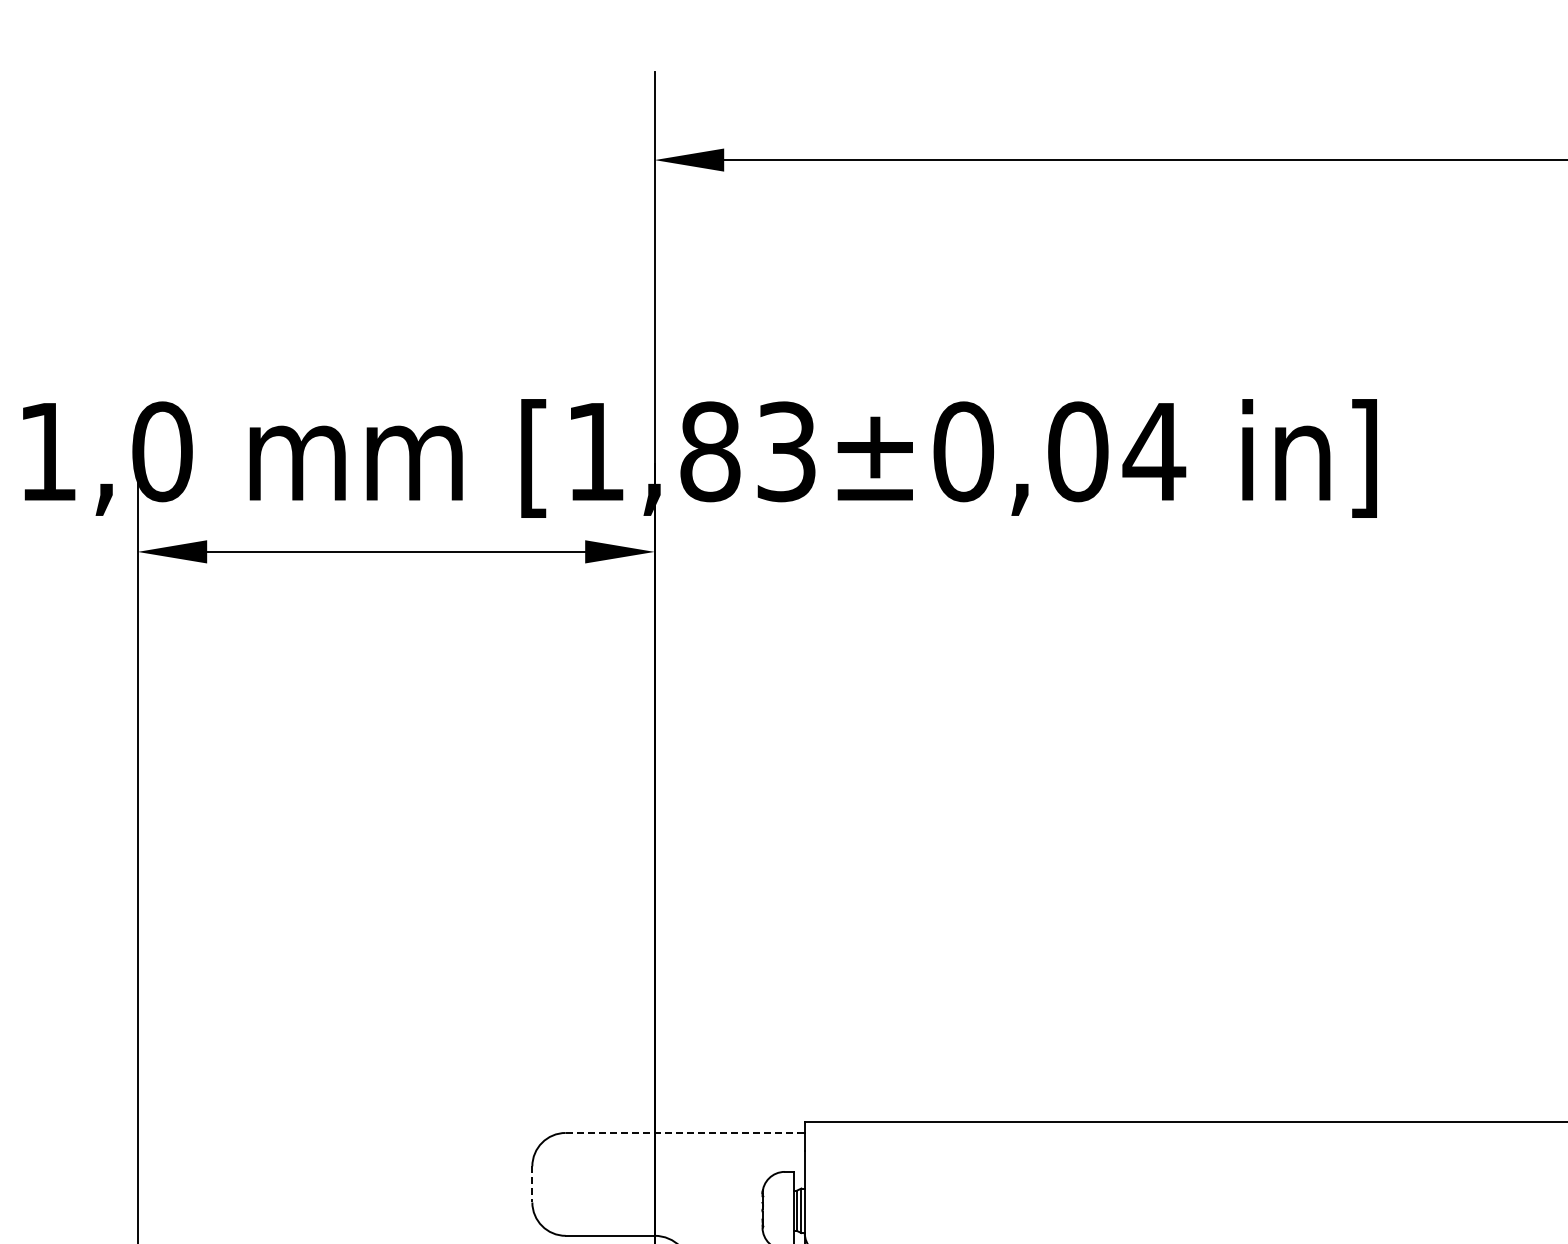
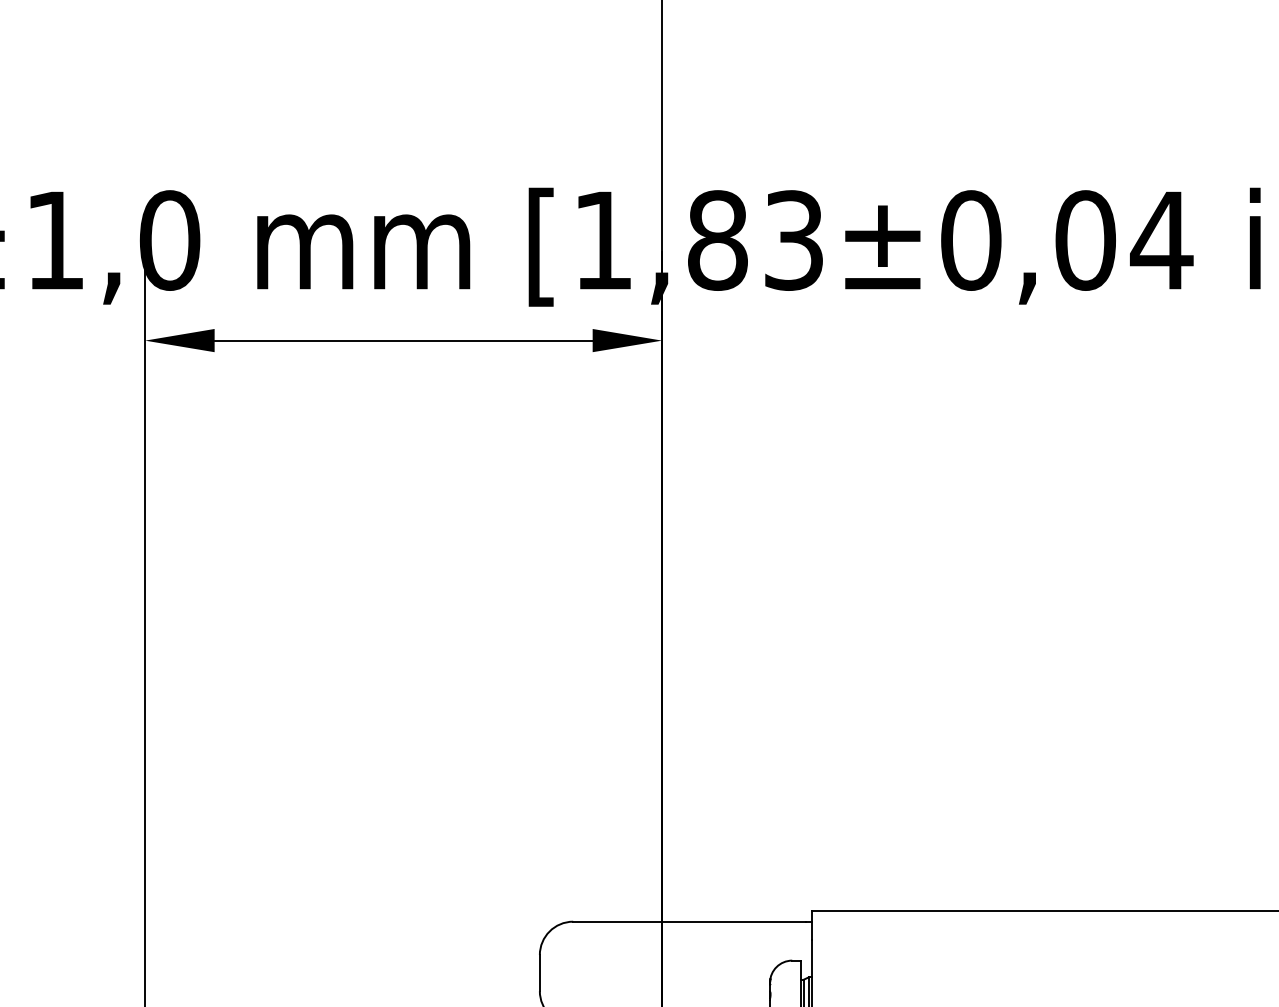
line: (682, 1132) -> (689, 921), dashed -> solid
line: (532, 1184) -> (539, 973), dashed -> solid

